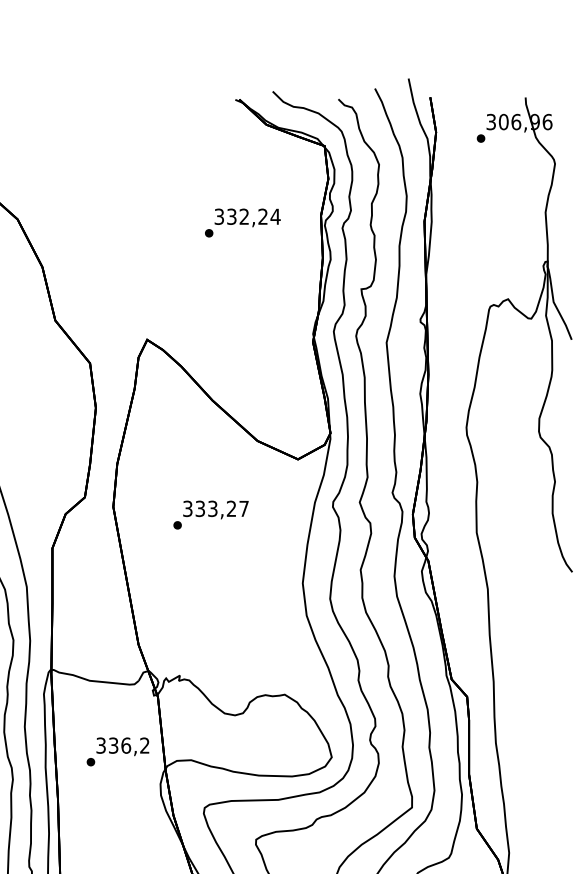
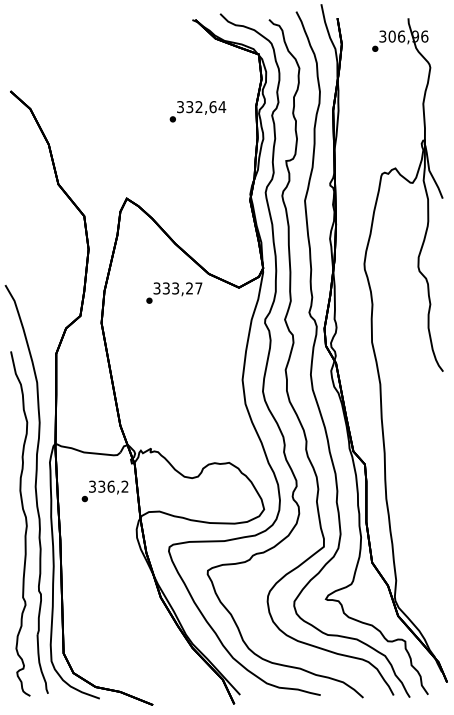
text: (262, 217) -> (212, 107), 332,24 -> 332,64
text: (211, 514) -> (174, 292), moved
text: (117, 752) -> (104, 491), moved

